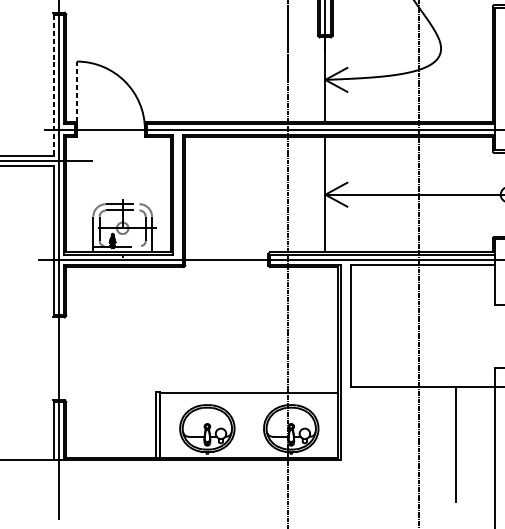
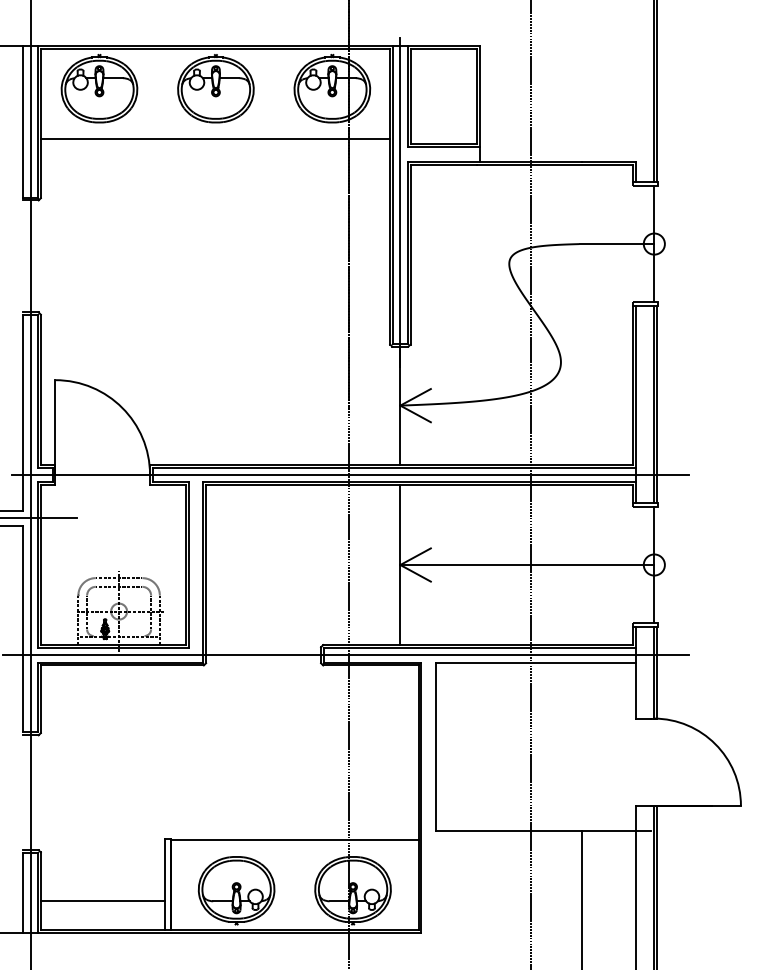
line: (53, 85) -> (23, 413), dashed -> solid
line: (76, 94) -> (55, 426), dashed -> solid
line: (110, 437) -> (102, 901), added

